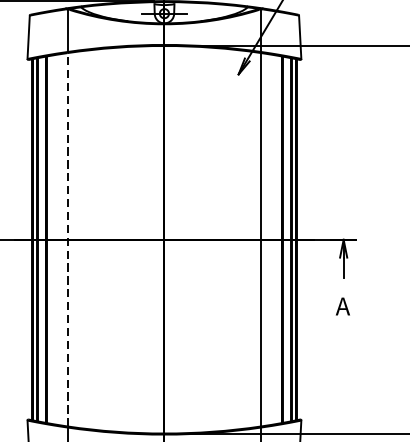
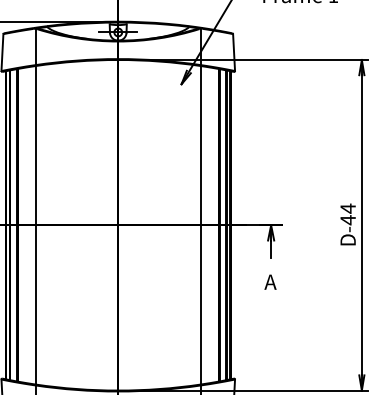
line: (67, 238) -> (35, 224), dashed -> solid

